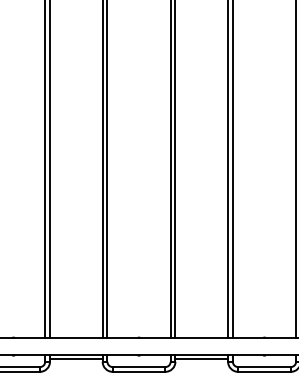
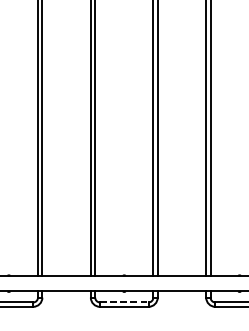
line: (76, 359) -> (66, 295), removed
line: (201, 359) -> (181, 295), removed
line: (139, 367) -> (124, 302), solid -> dashed

